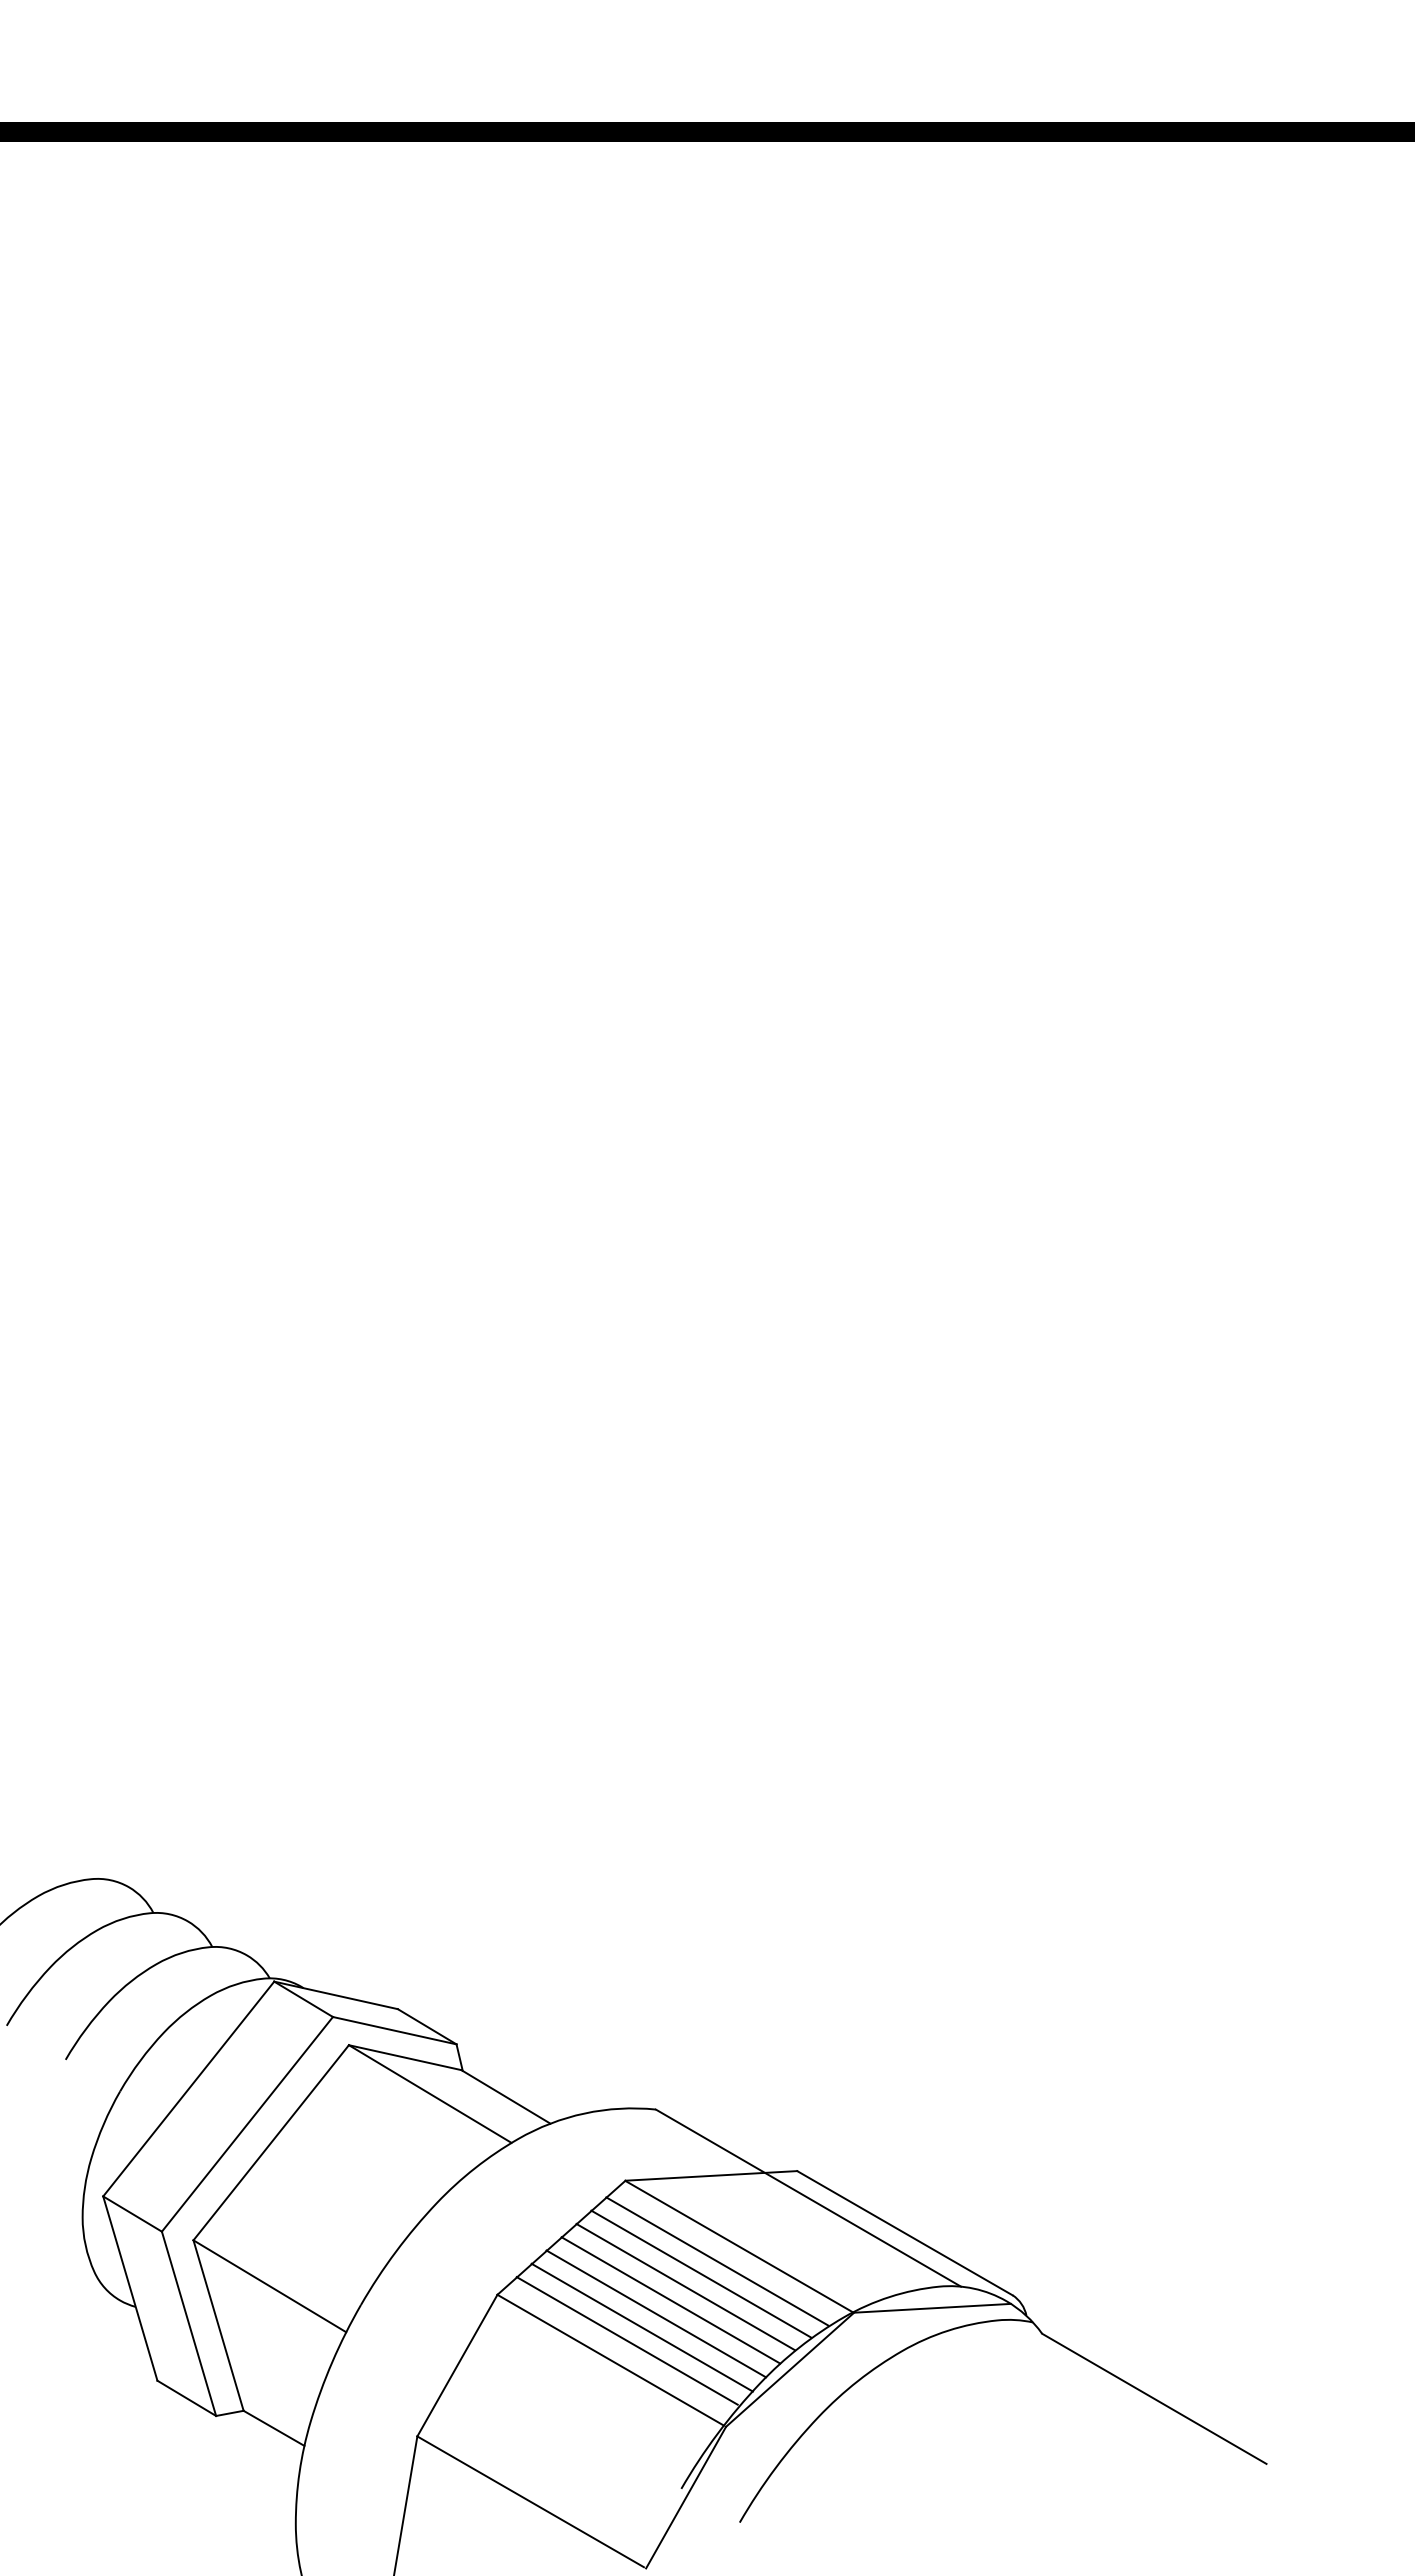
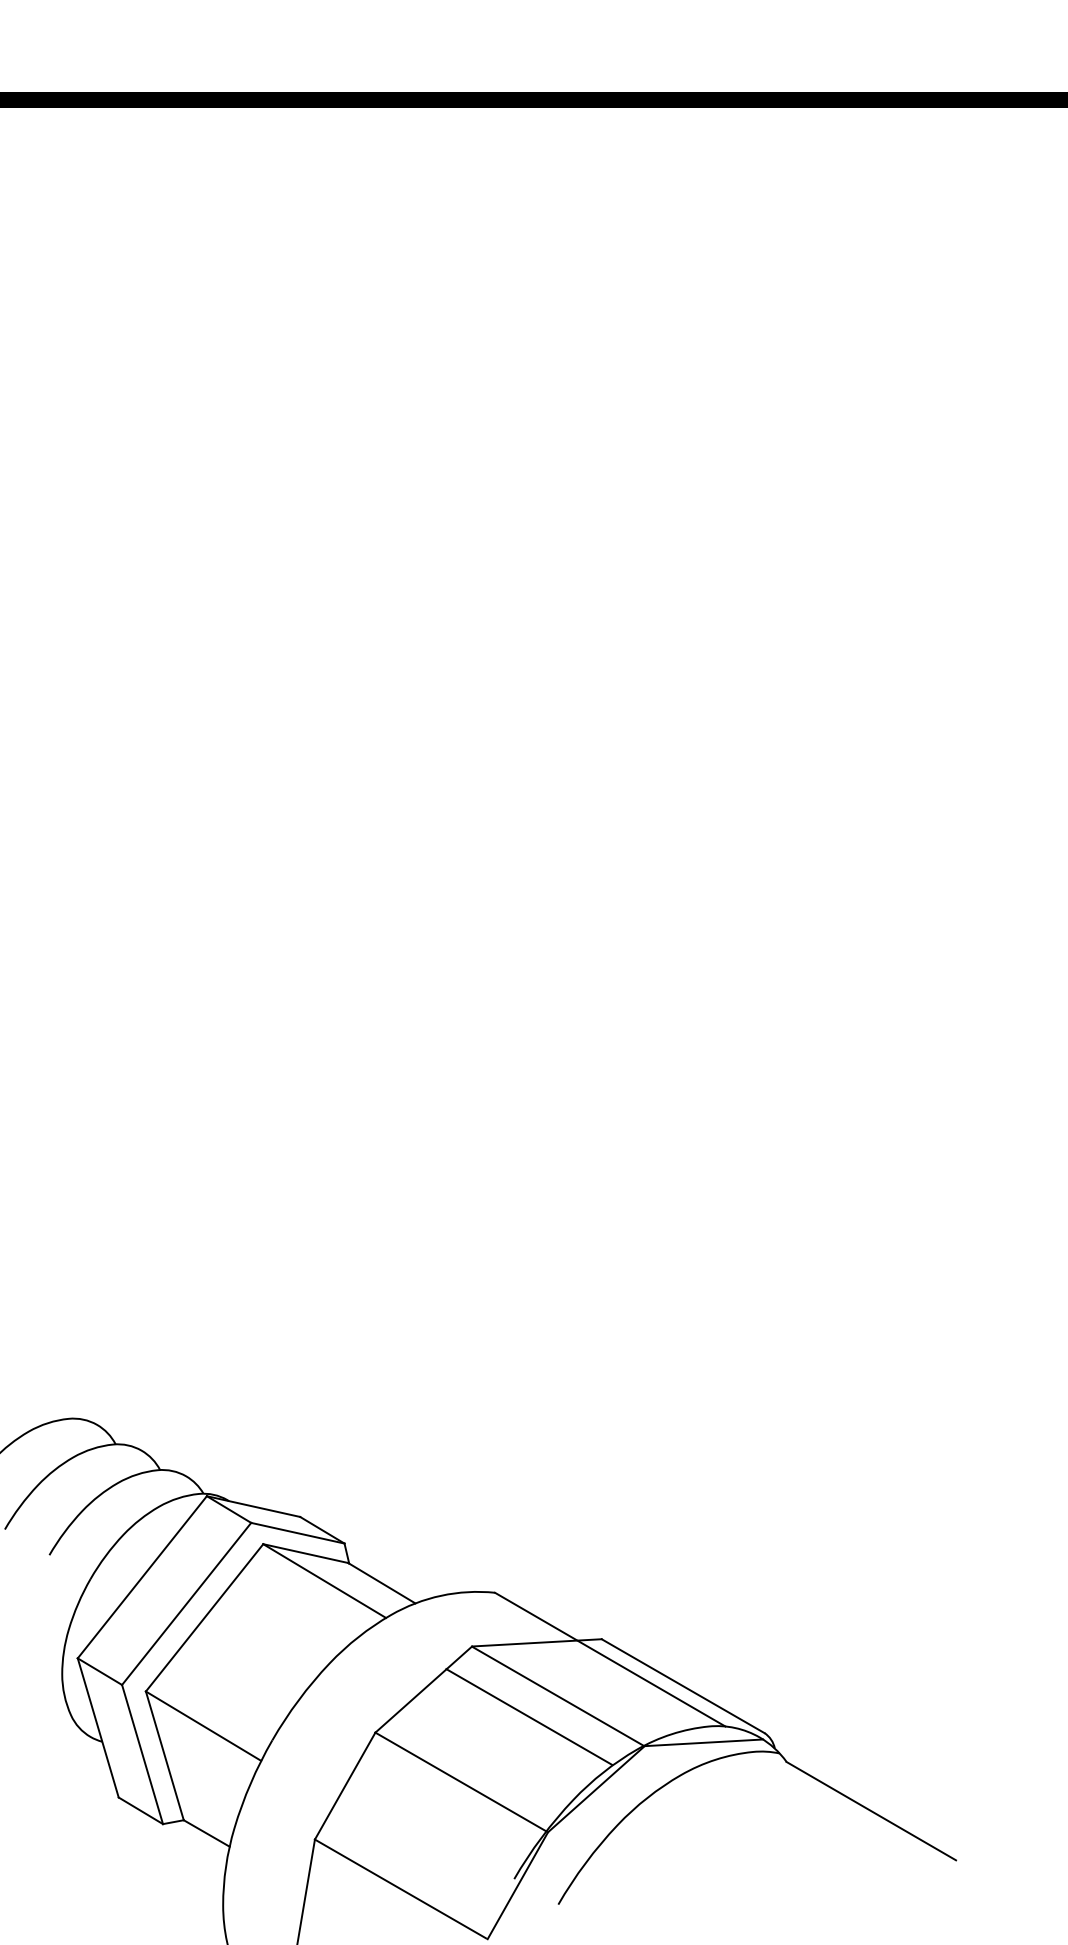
line: (717, 2261) -> (541, 1707), removed
line: (685, 2286) -> (517, 1726), removed
line: (670, 2300) -> (506, 1736), removed
line: (656, 2313) -> (495, 1746), removed
line: (641, 2327) -> (484, 1757), removed
line: (626, 2340) -> (472, 1767), removed

